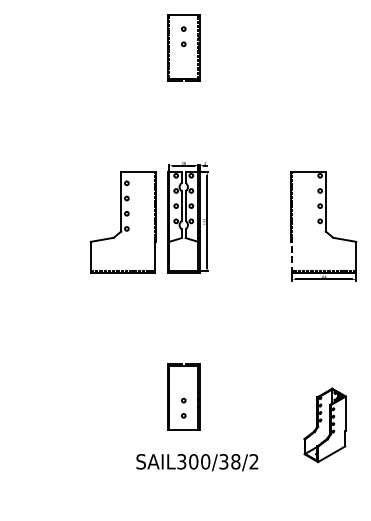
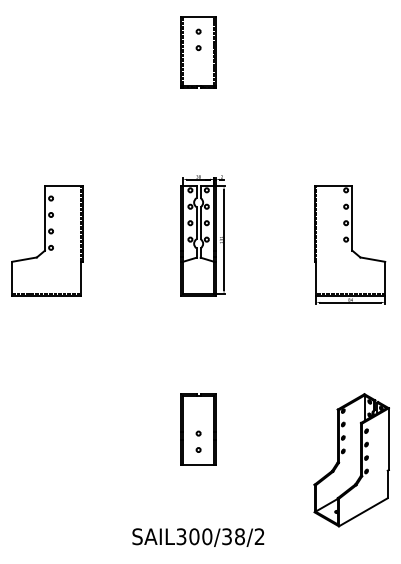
part: (123, 222) -> (47, 240), moved
line: (292, 257) -> (316, 278), dashed -> solid
part: (325, 425) -> (351, 460), size x1.67
text: (197, 462) -> (198, 537), moved

